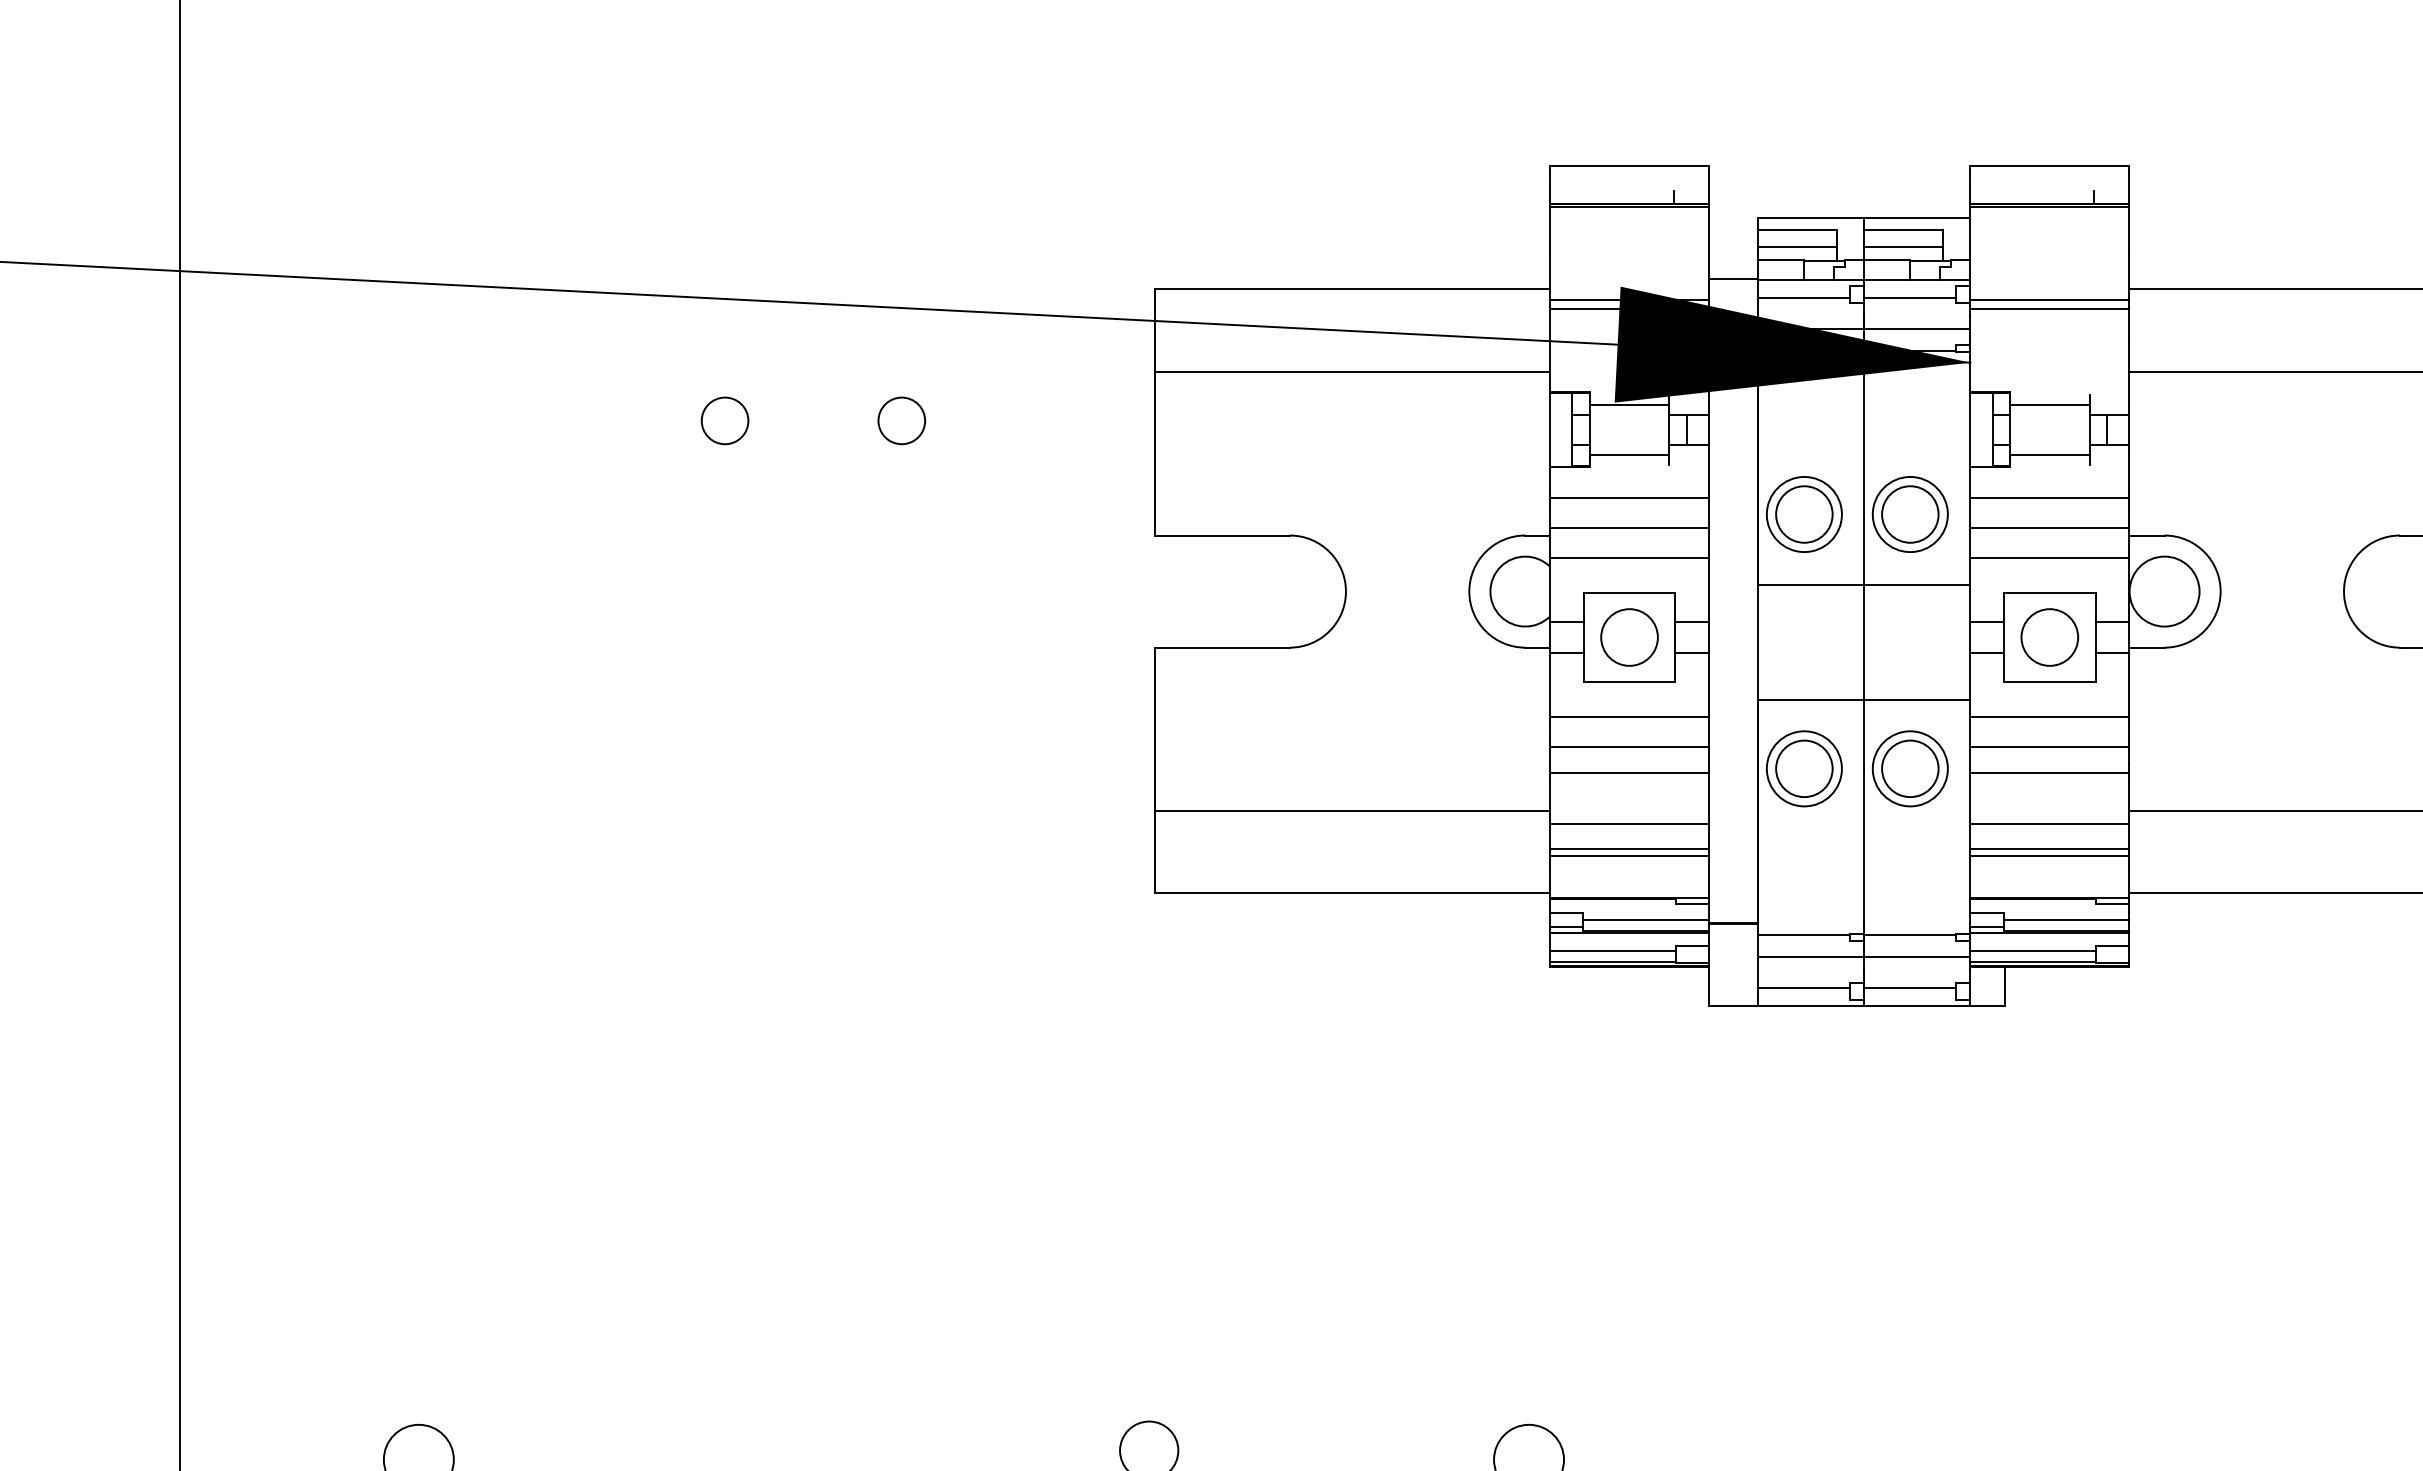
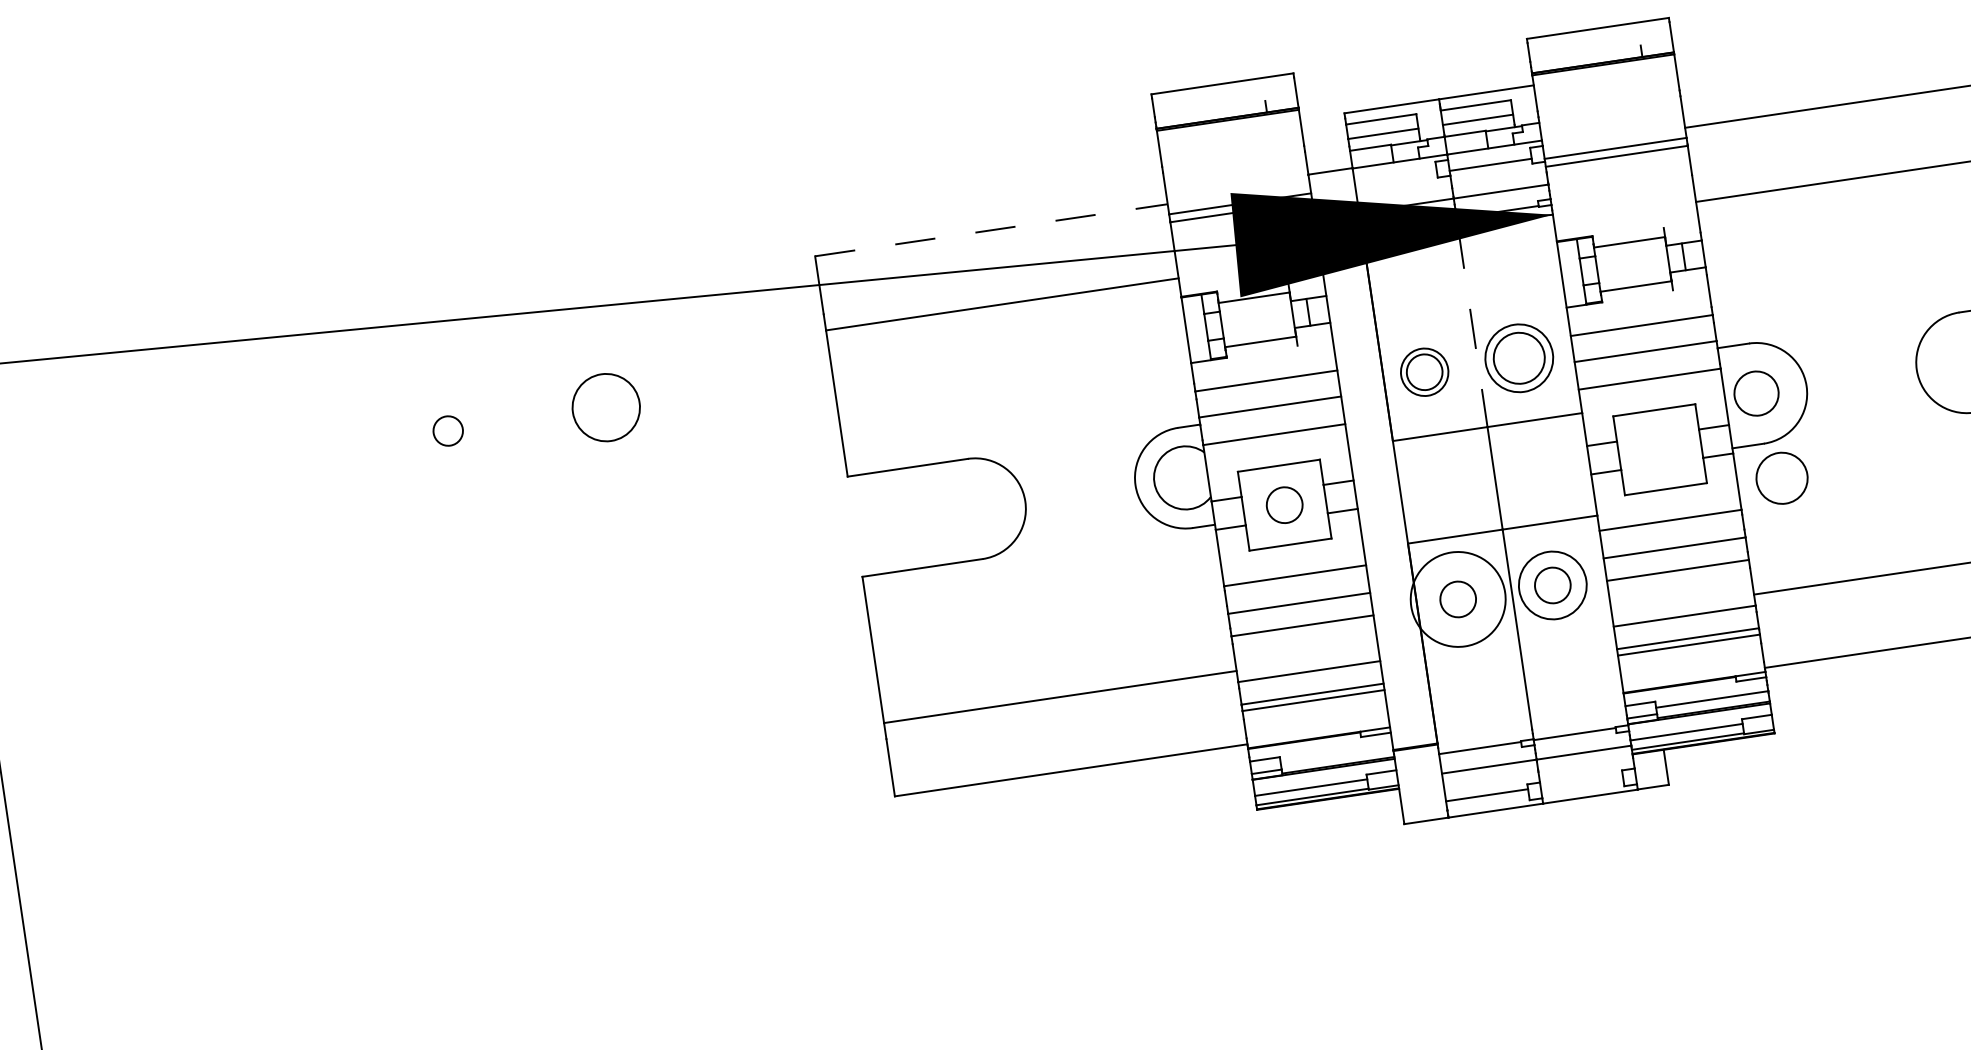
line: (1353, 288) -> (992, 229), solid -> dashed
line: (1804, 297) -> (1396, 178), removed
circle: (724, 420) -> (447, 430), size x0.7
circle: (901, 420) -> (605, 407), size x1.6
line: (1864, 474) -> (1473, 328), solid -> dashed
part: (1804, 514) -> (1424, 372), size x0.7
circle: (2164, 591) -> (1756, 393), size x0.7
circle: (1629, 637) -> (1284, 505), size x0.7
circle: (2049, 637) -> (1781, 478), moved
circle: (1803, 768) -> (1457, 599), size x1.4
circle: (1804, 768) -> (1458, 599), size x0.7
circle: (1910, 768) -> (1552, 585), size x0.7
line: (1646, 919) -> (1337, 754), removed
line: (1910, 988) -> (1581, 781), removed

